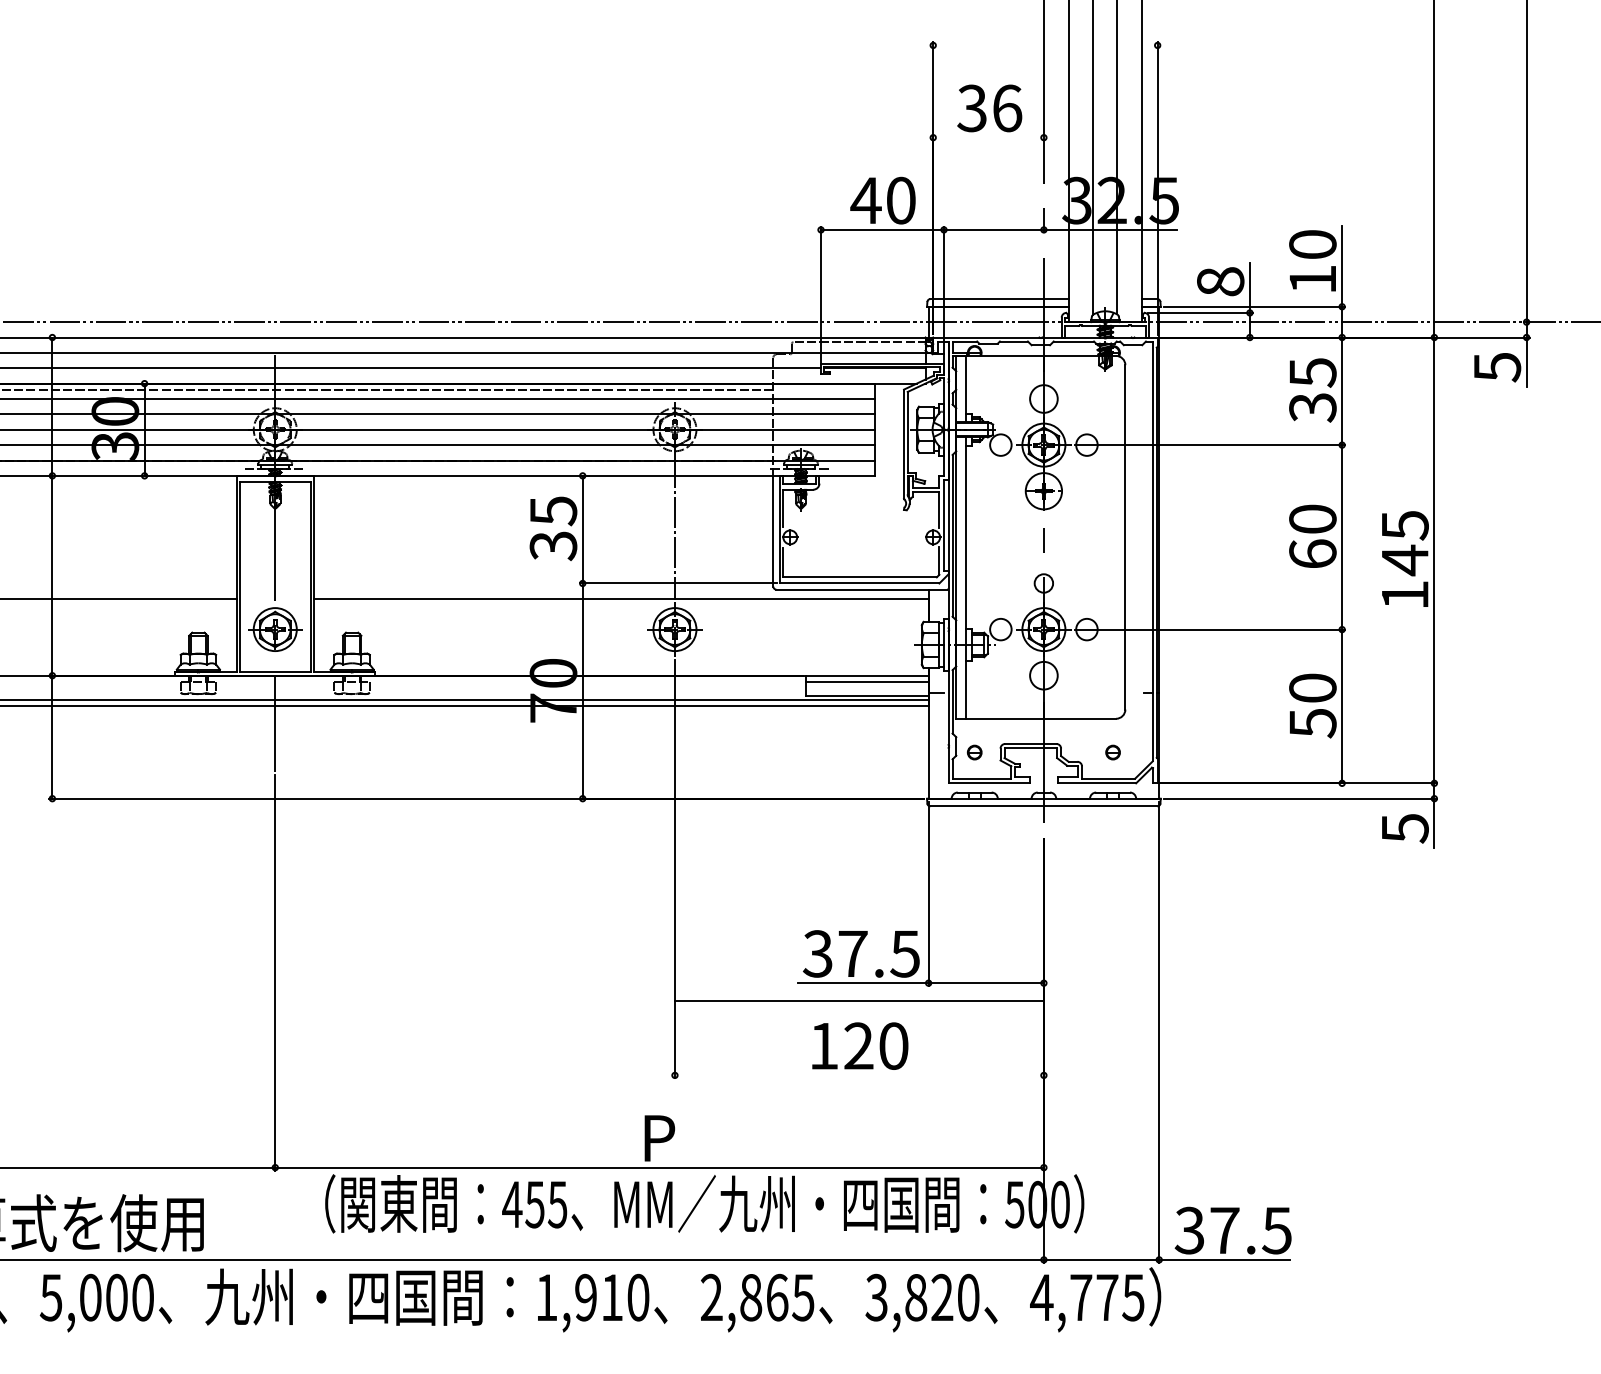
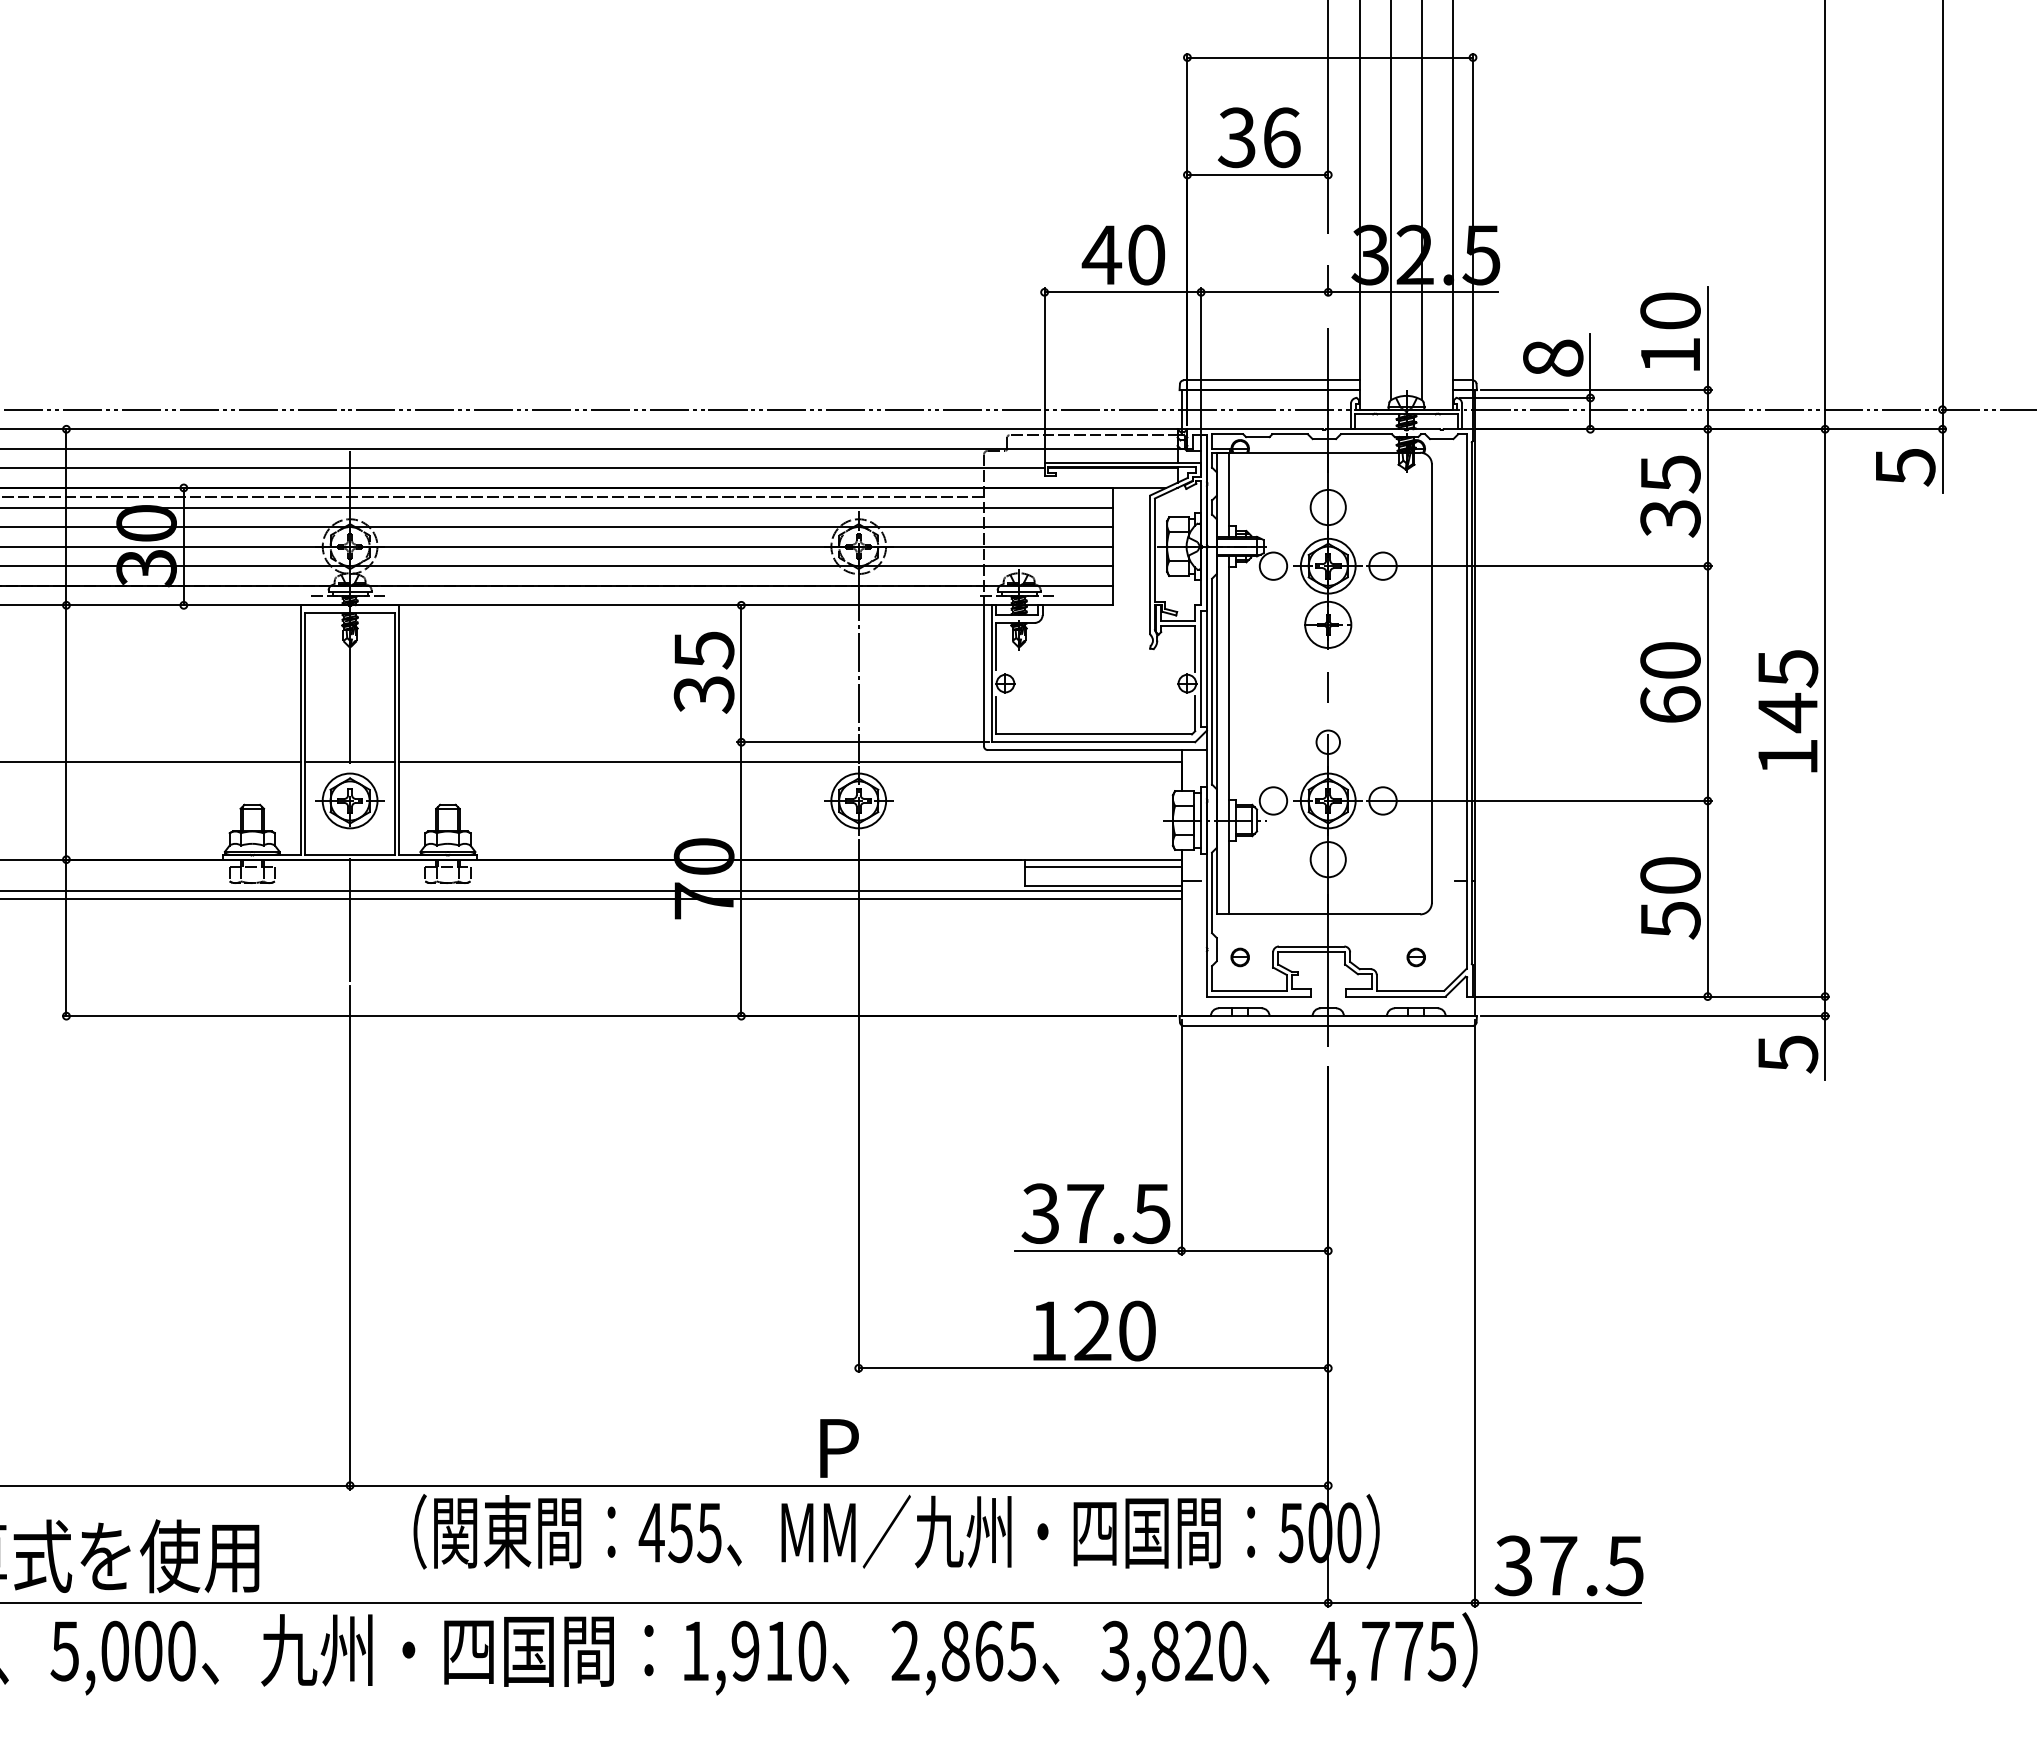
line: (1045, 45) -> (1330, 57), added
line: (988, 137) -> (1257, 174), added
line: (275, 598) -> (350, 761), added
line: (859, 1000) -> (1093, 1368), moved

